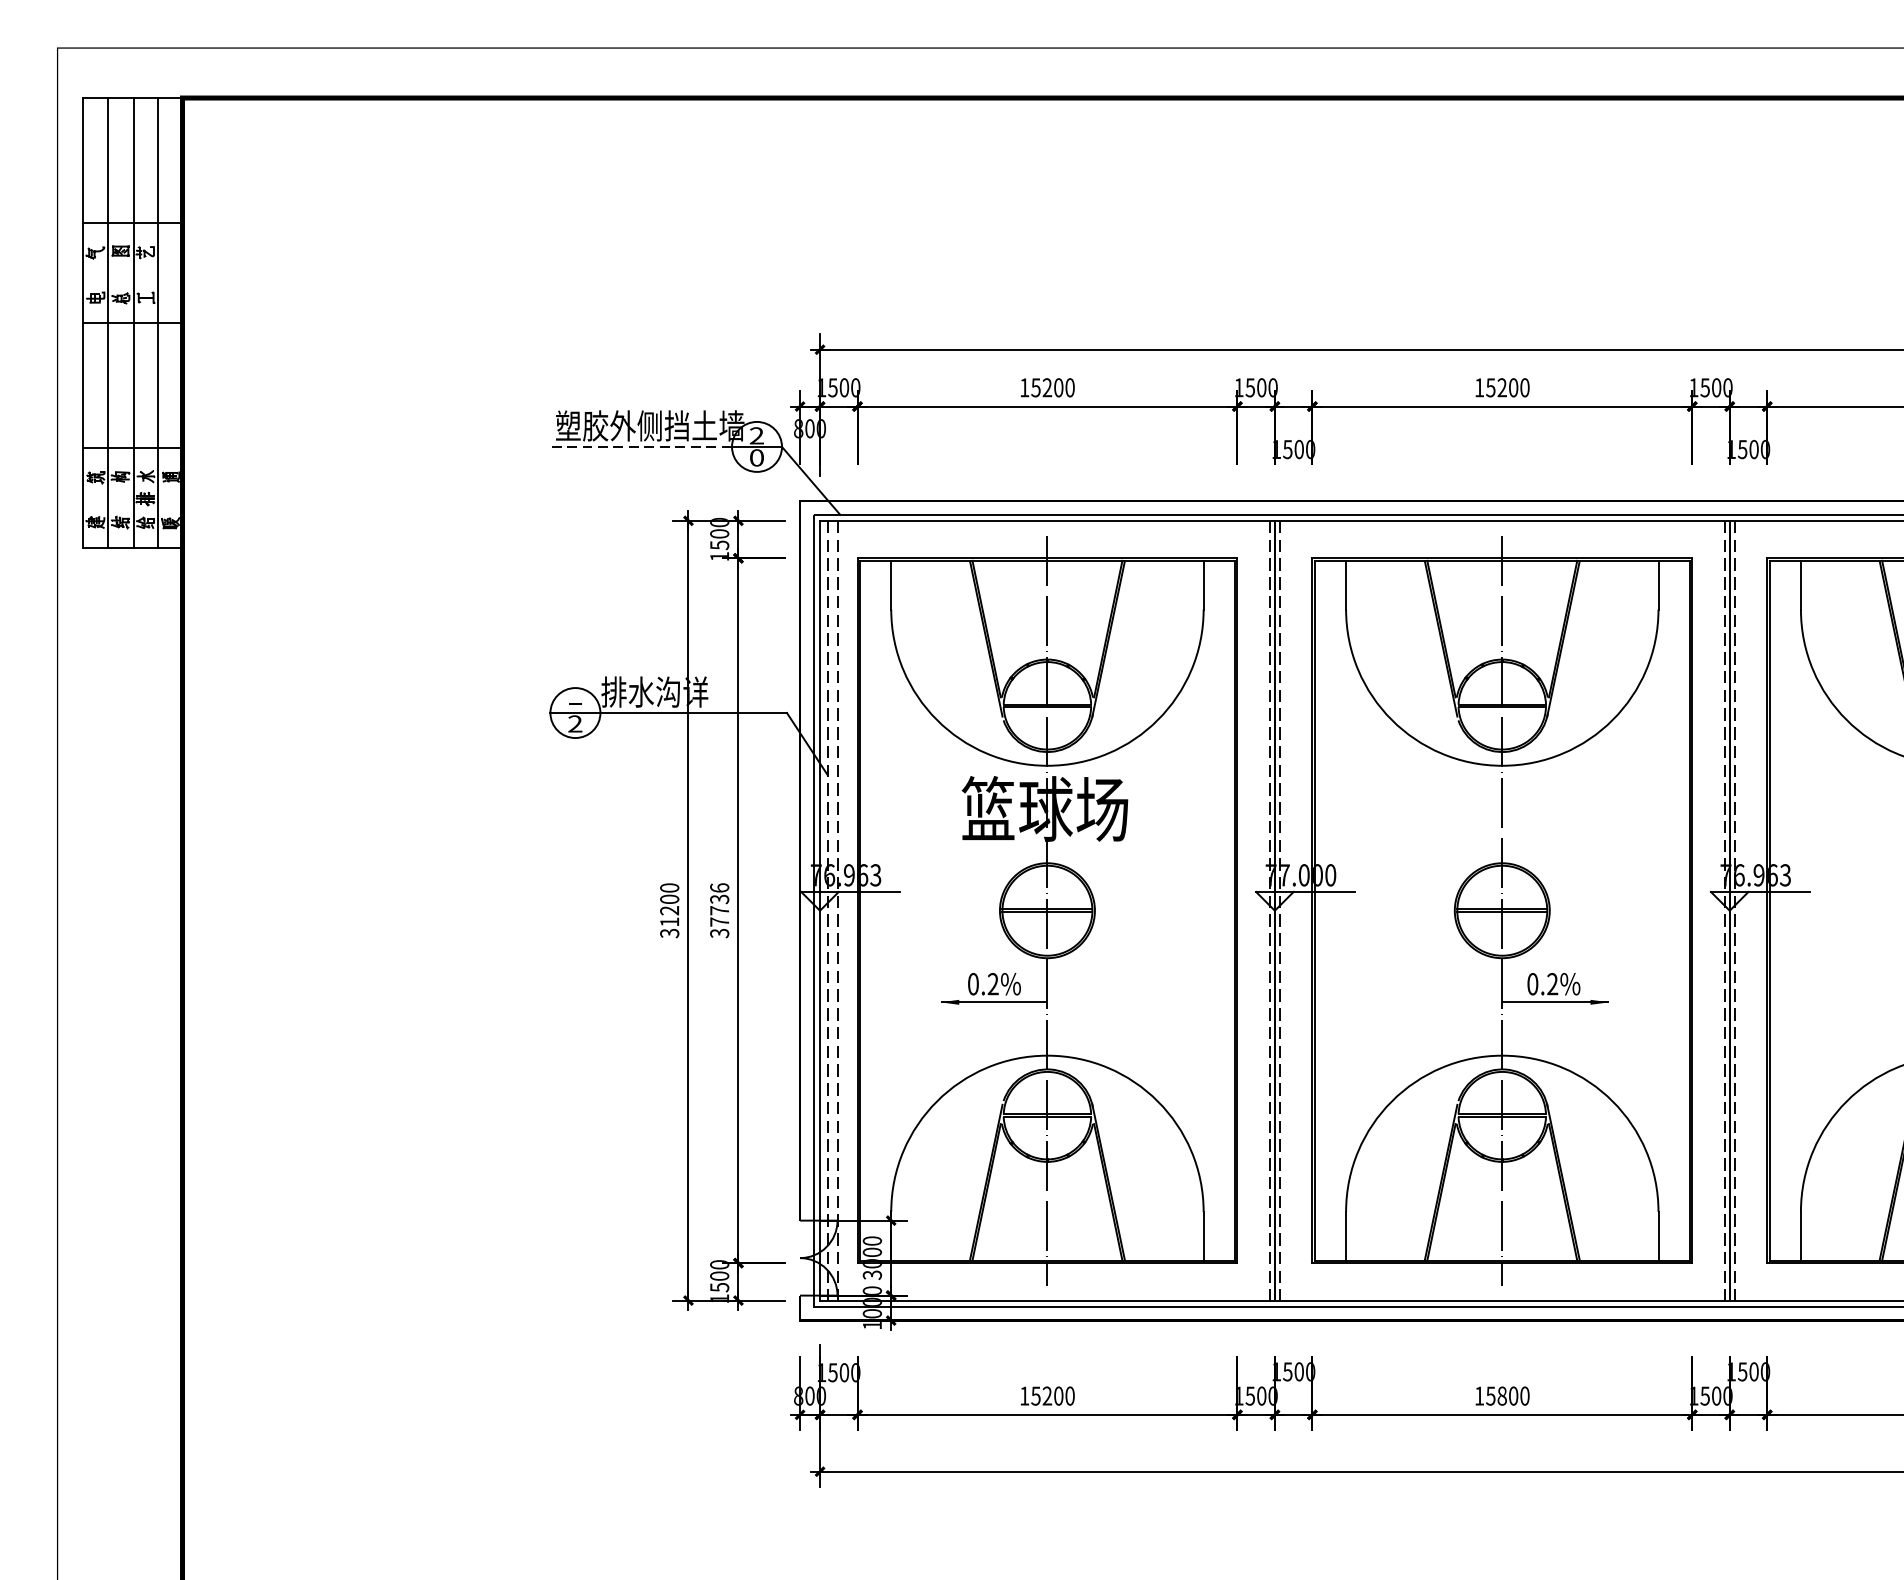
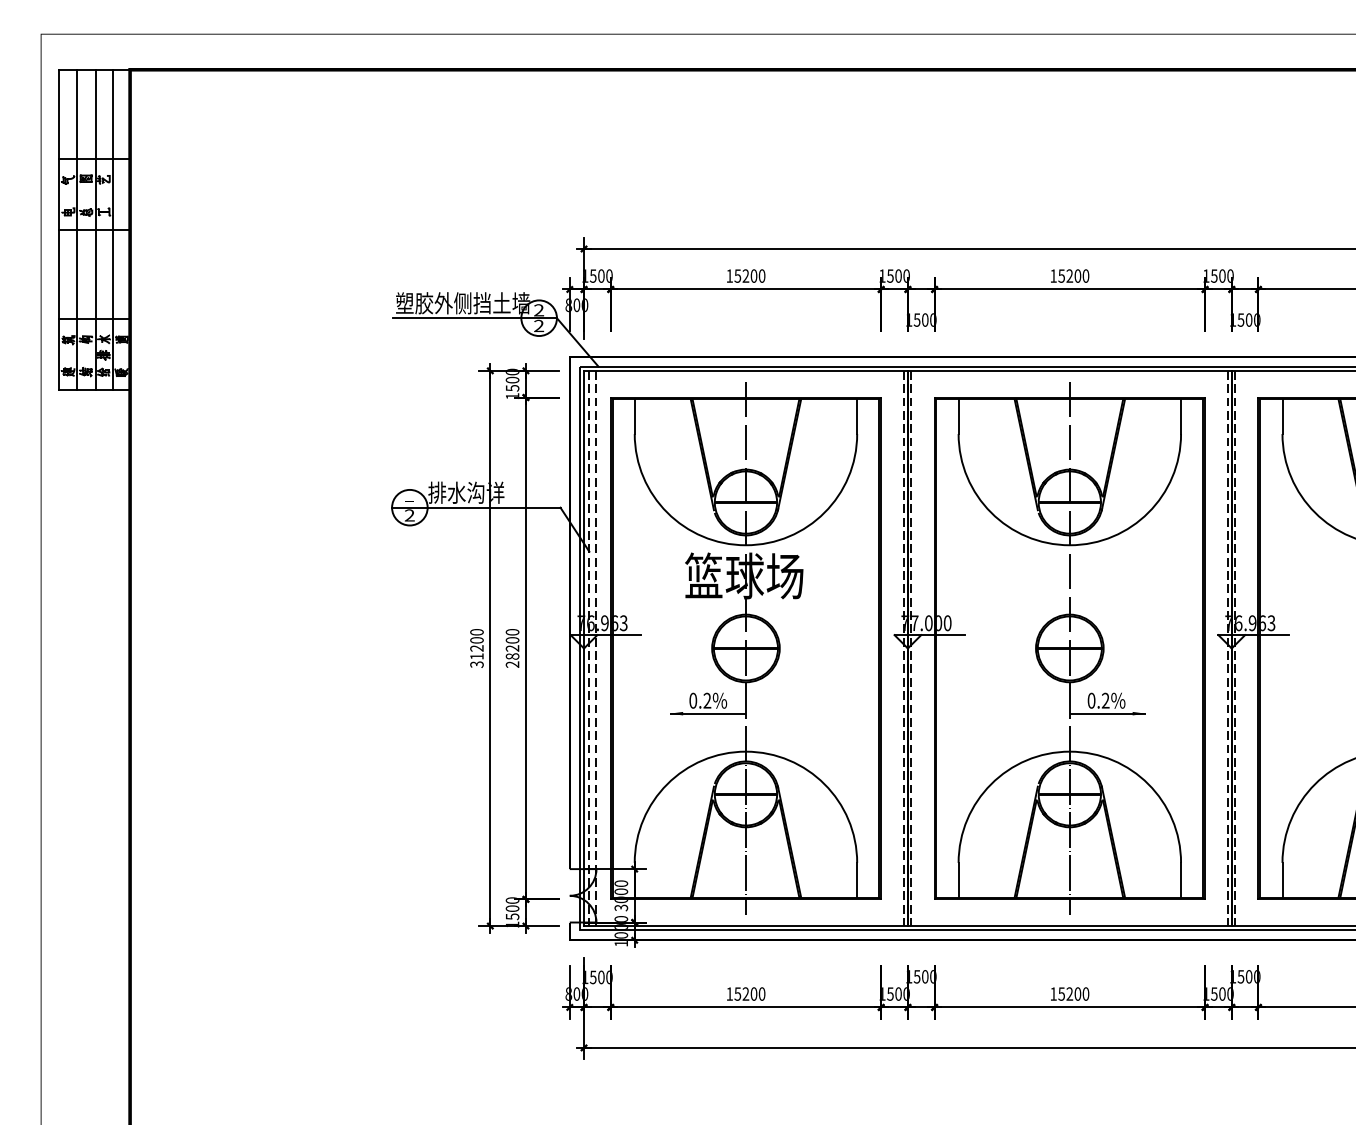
line: (642, 447) -> (457, 318), dashed -> solid
text: (757, 457) -> (539, 325), 0 -> 2
text: (719, 909) -> (512, 647), 37736 -> 28200
text: (1501, 1395) -> (1069, 993), 15800 -> 15200

